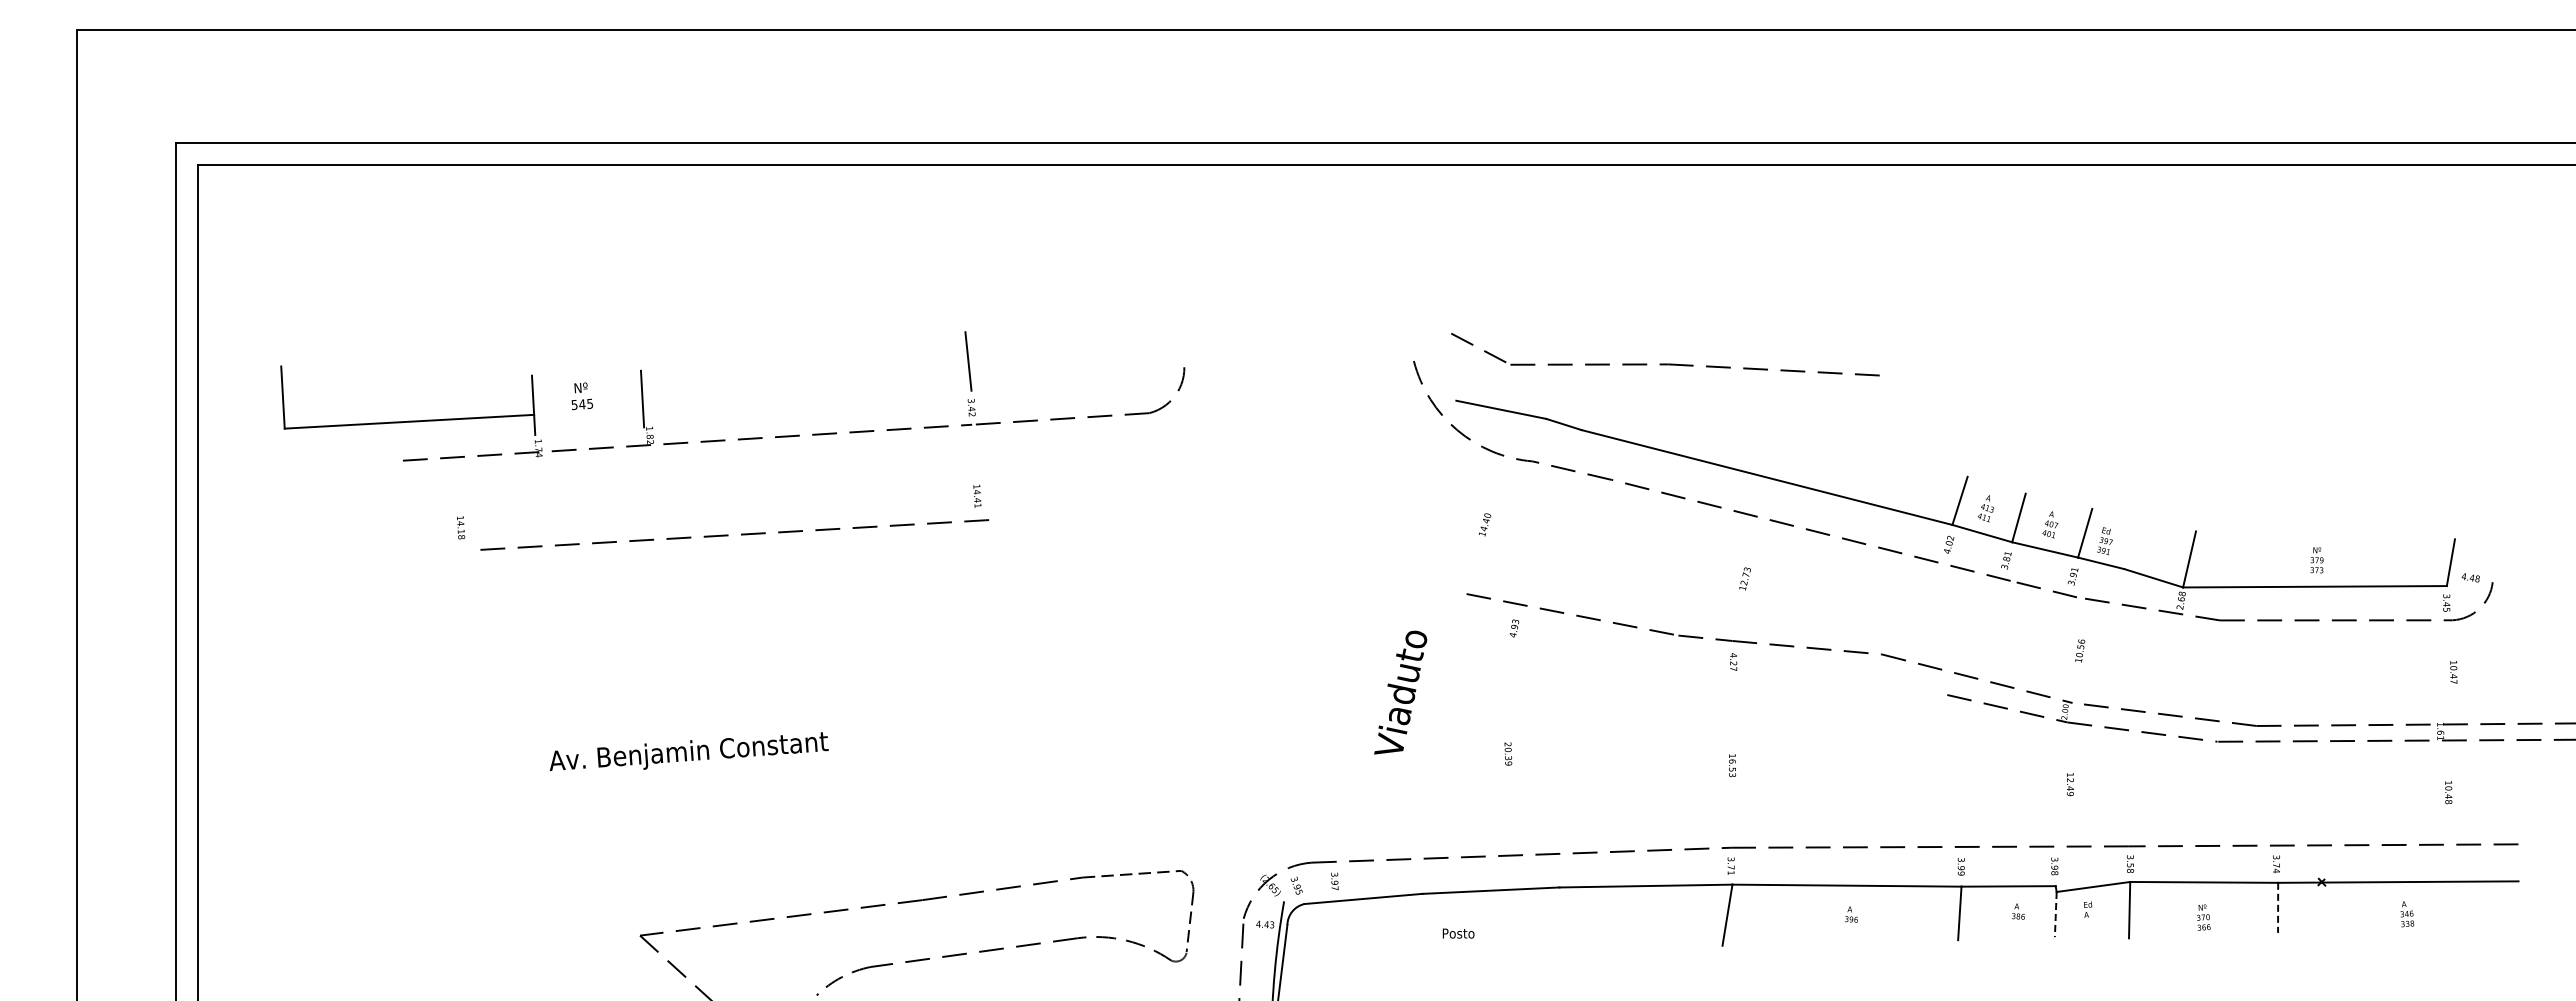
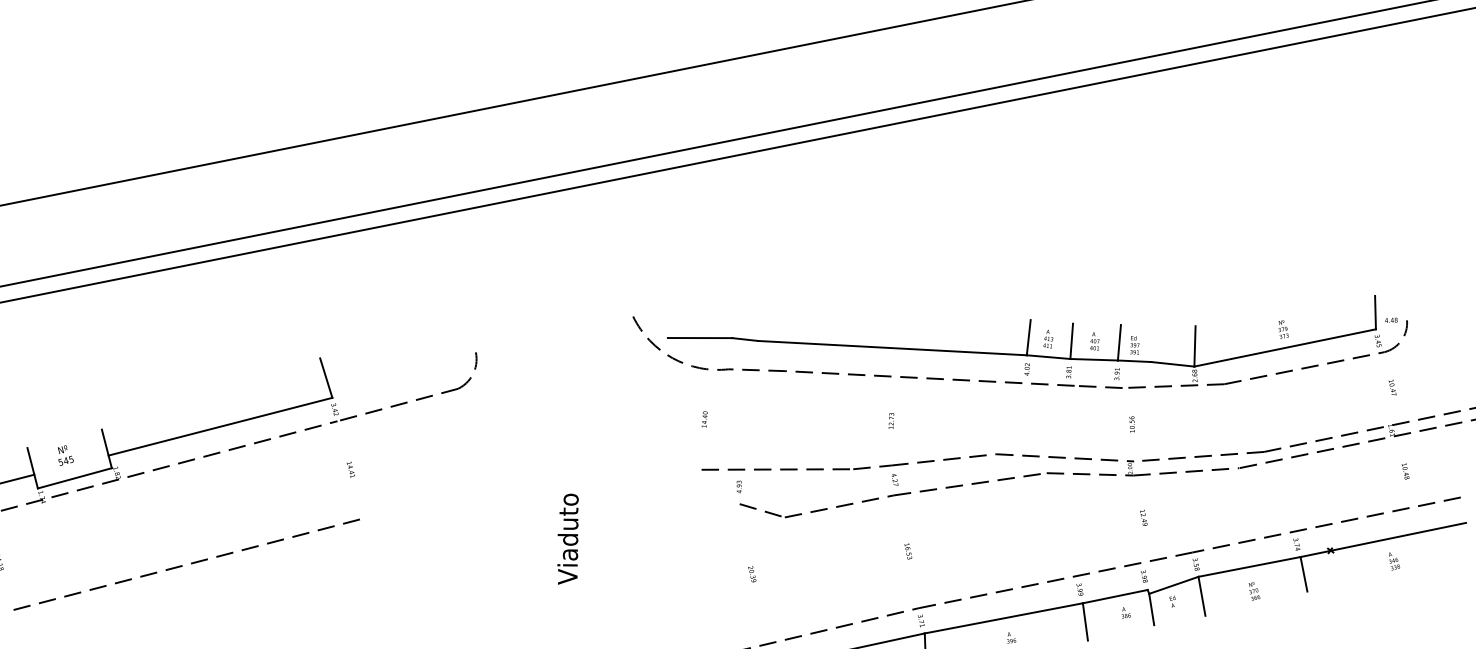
part: (1665, 363) -> (891, 495), moved
line: (807, 399) -> (220, 426), added
line: (589, 431) -> (74, 478), added
line: (728, 534) -> (182, 565), moved
text: (1400, 692) -> (567, 538), moved
line: (2278, 908) -> (1304, 574), dashed -> solid
line: (2055, 914) -> (1151, 609), dashed -> solid

